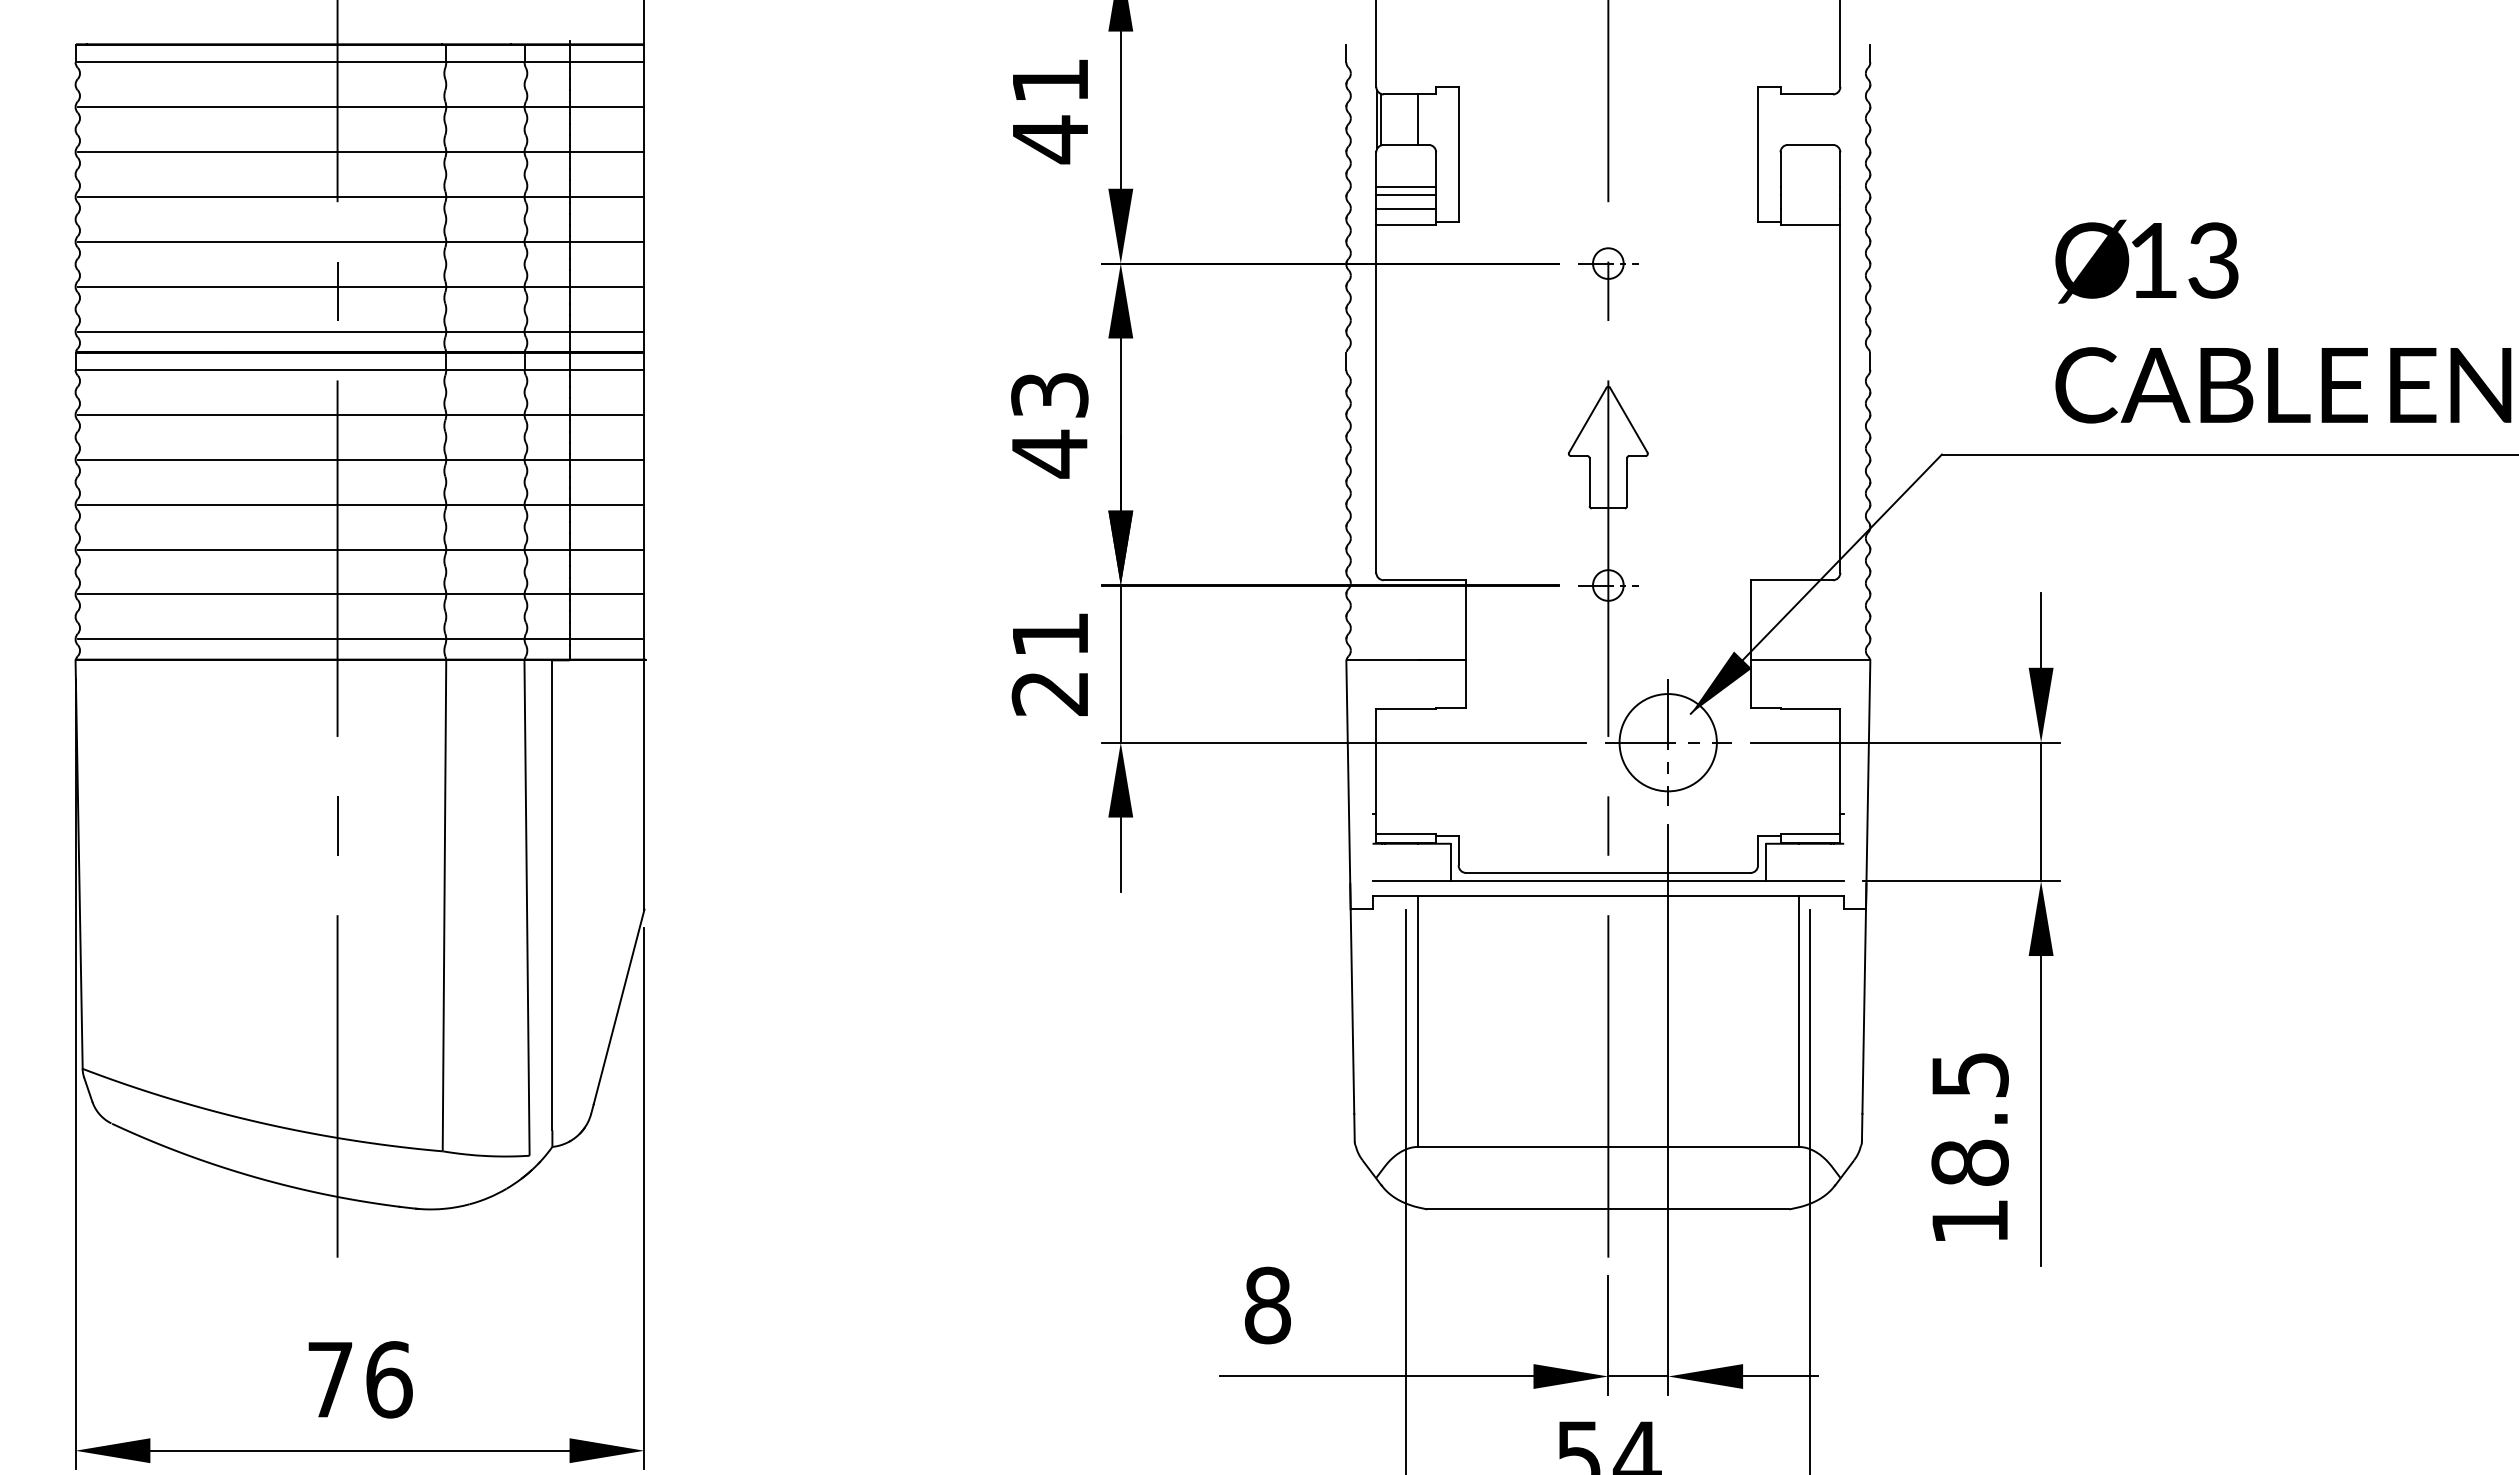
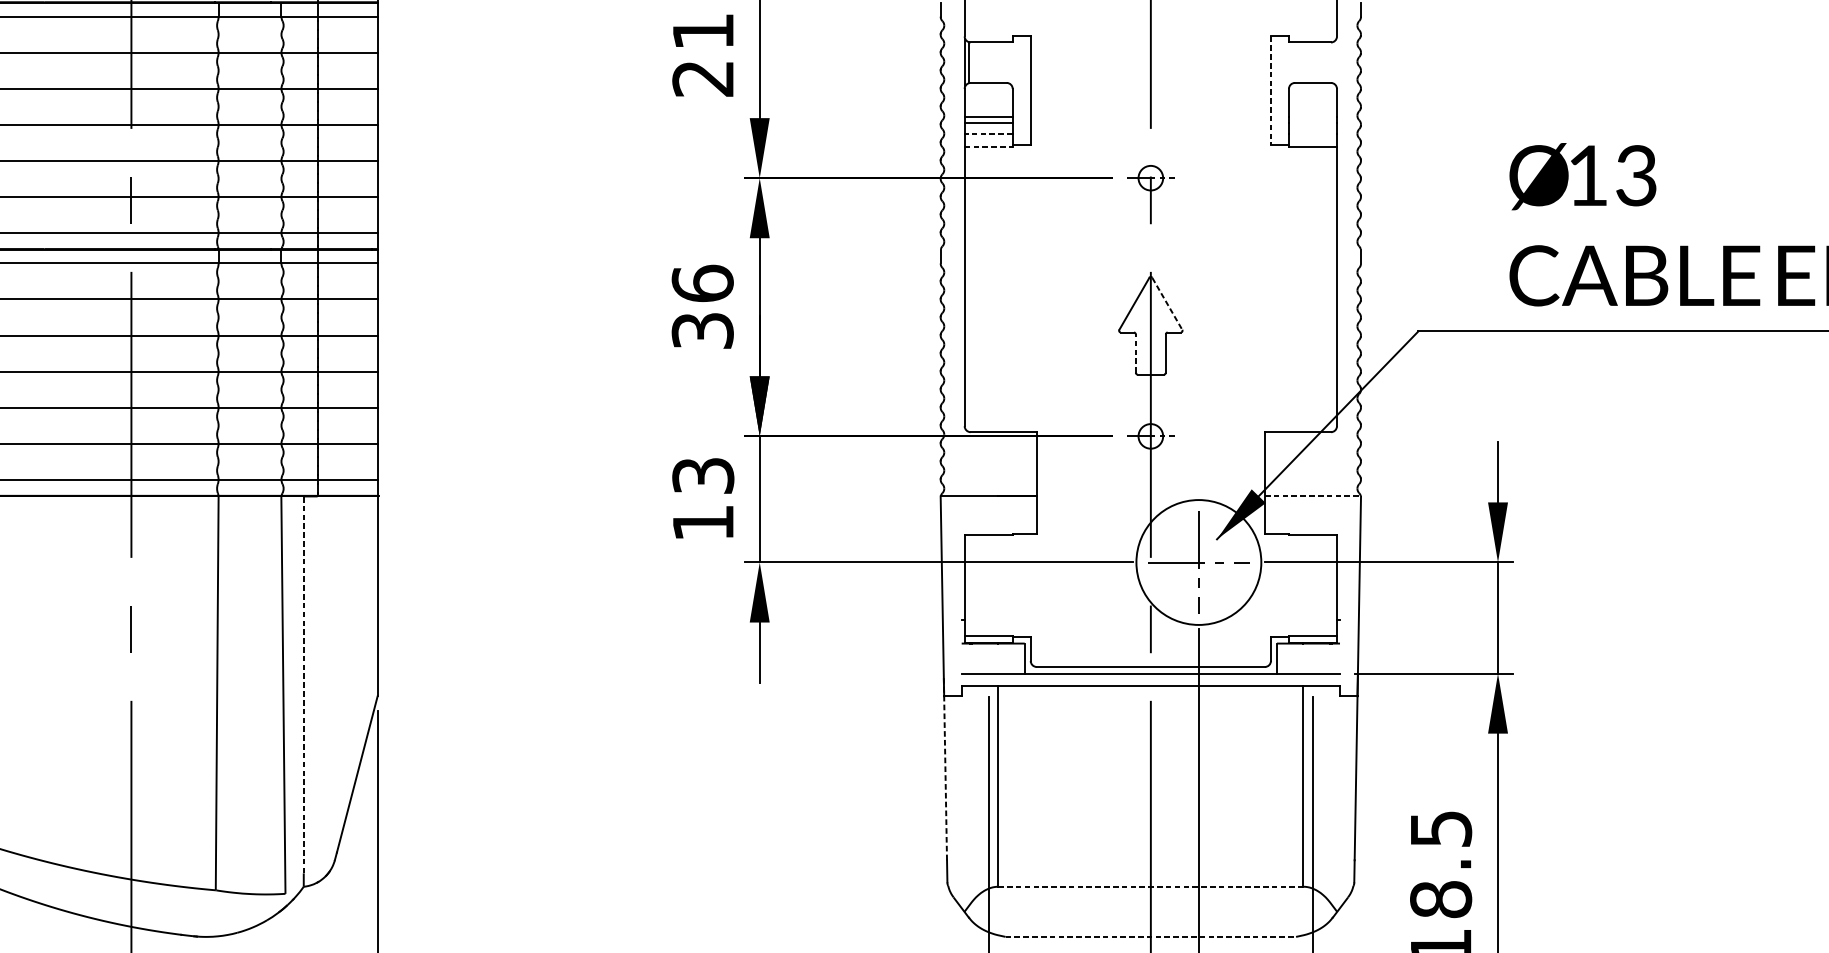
line: (1418, 119) -> (998, 62), removed
text: (1049, 139) -> (702, 78), 41 -> 21
line: (1758, 154) -> (1271, 90), solid -> dashed
line: (1406, 209) -> (988, 134), solid -> dashed
line: (1406, 224) -> (988, 146), solid -> dashed
line: (1629, 420) -> (1167, 304), solid -> dashed
text: (1049, 424) -> (702, 307), 43 -> 36
line: (1589, 482) -> (1135, 353), solid -> dashed
line: (1810, 659) -> (1313, 495), solid -> dashed
text: (1050, 663) -> (703, 498), 21 -> 13
circle: (1667, 742) -> (1198, 562), size x1.6
line: (552, 895) -> (303, 685), solid -> dashed
line: (1352, 998) -> (945, 767), solid -> dashed
line: (1608, 1146) -> (1150, 886), solid -> dashed
line: (1608, 1209) -> (1150, 936), solid -> dashed

